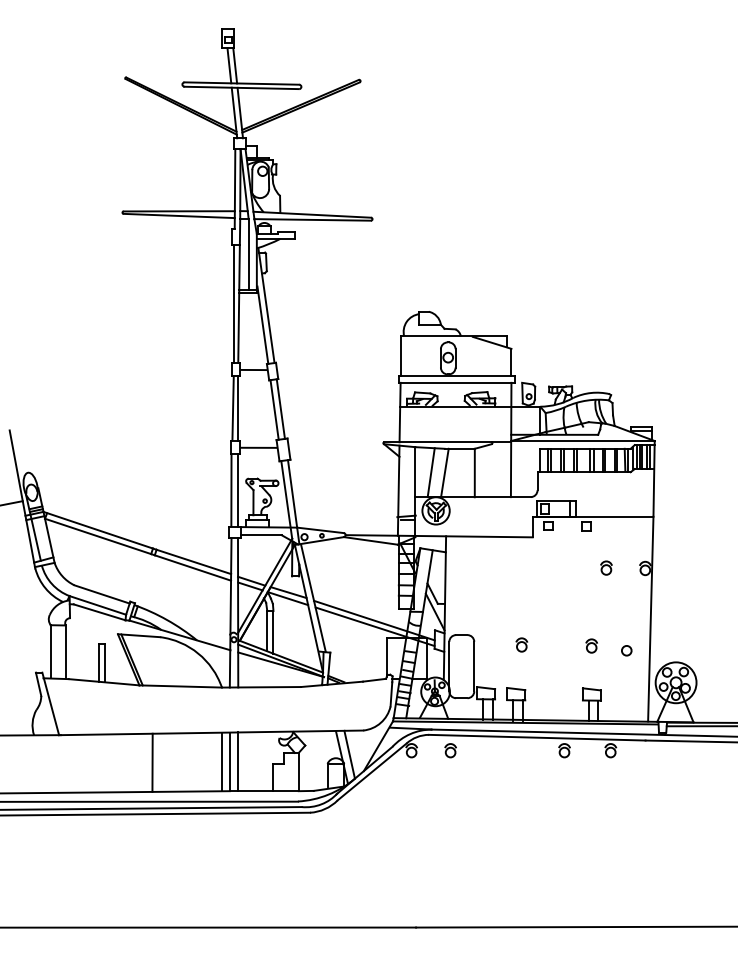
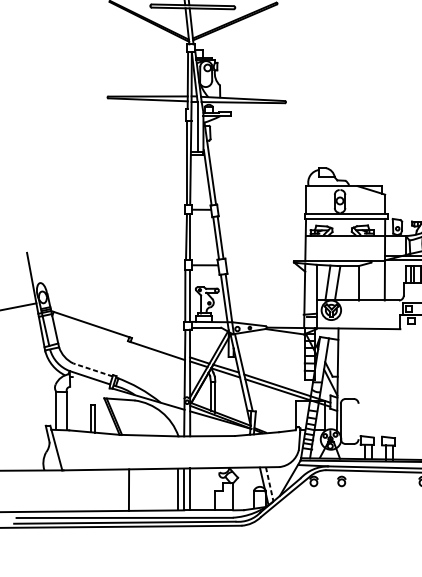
line: (98, 536) -> (90, 328), removed
line: (193, 561) -> (158, 346), removed
line: (101, 594) -> (92, 369), solid -> dashed
line: (99, 612) -> (91, 382), removed
part: (521, 644) -> (392, 405), removed
line: (474, 666) -> (358, 421), removed
line: (349, 754) -> (269, 484), solid -> dashed

